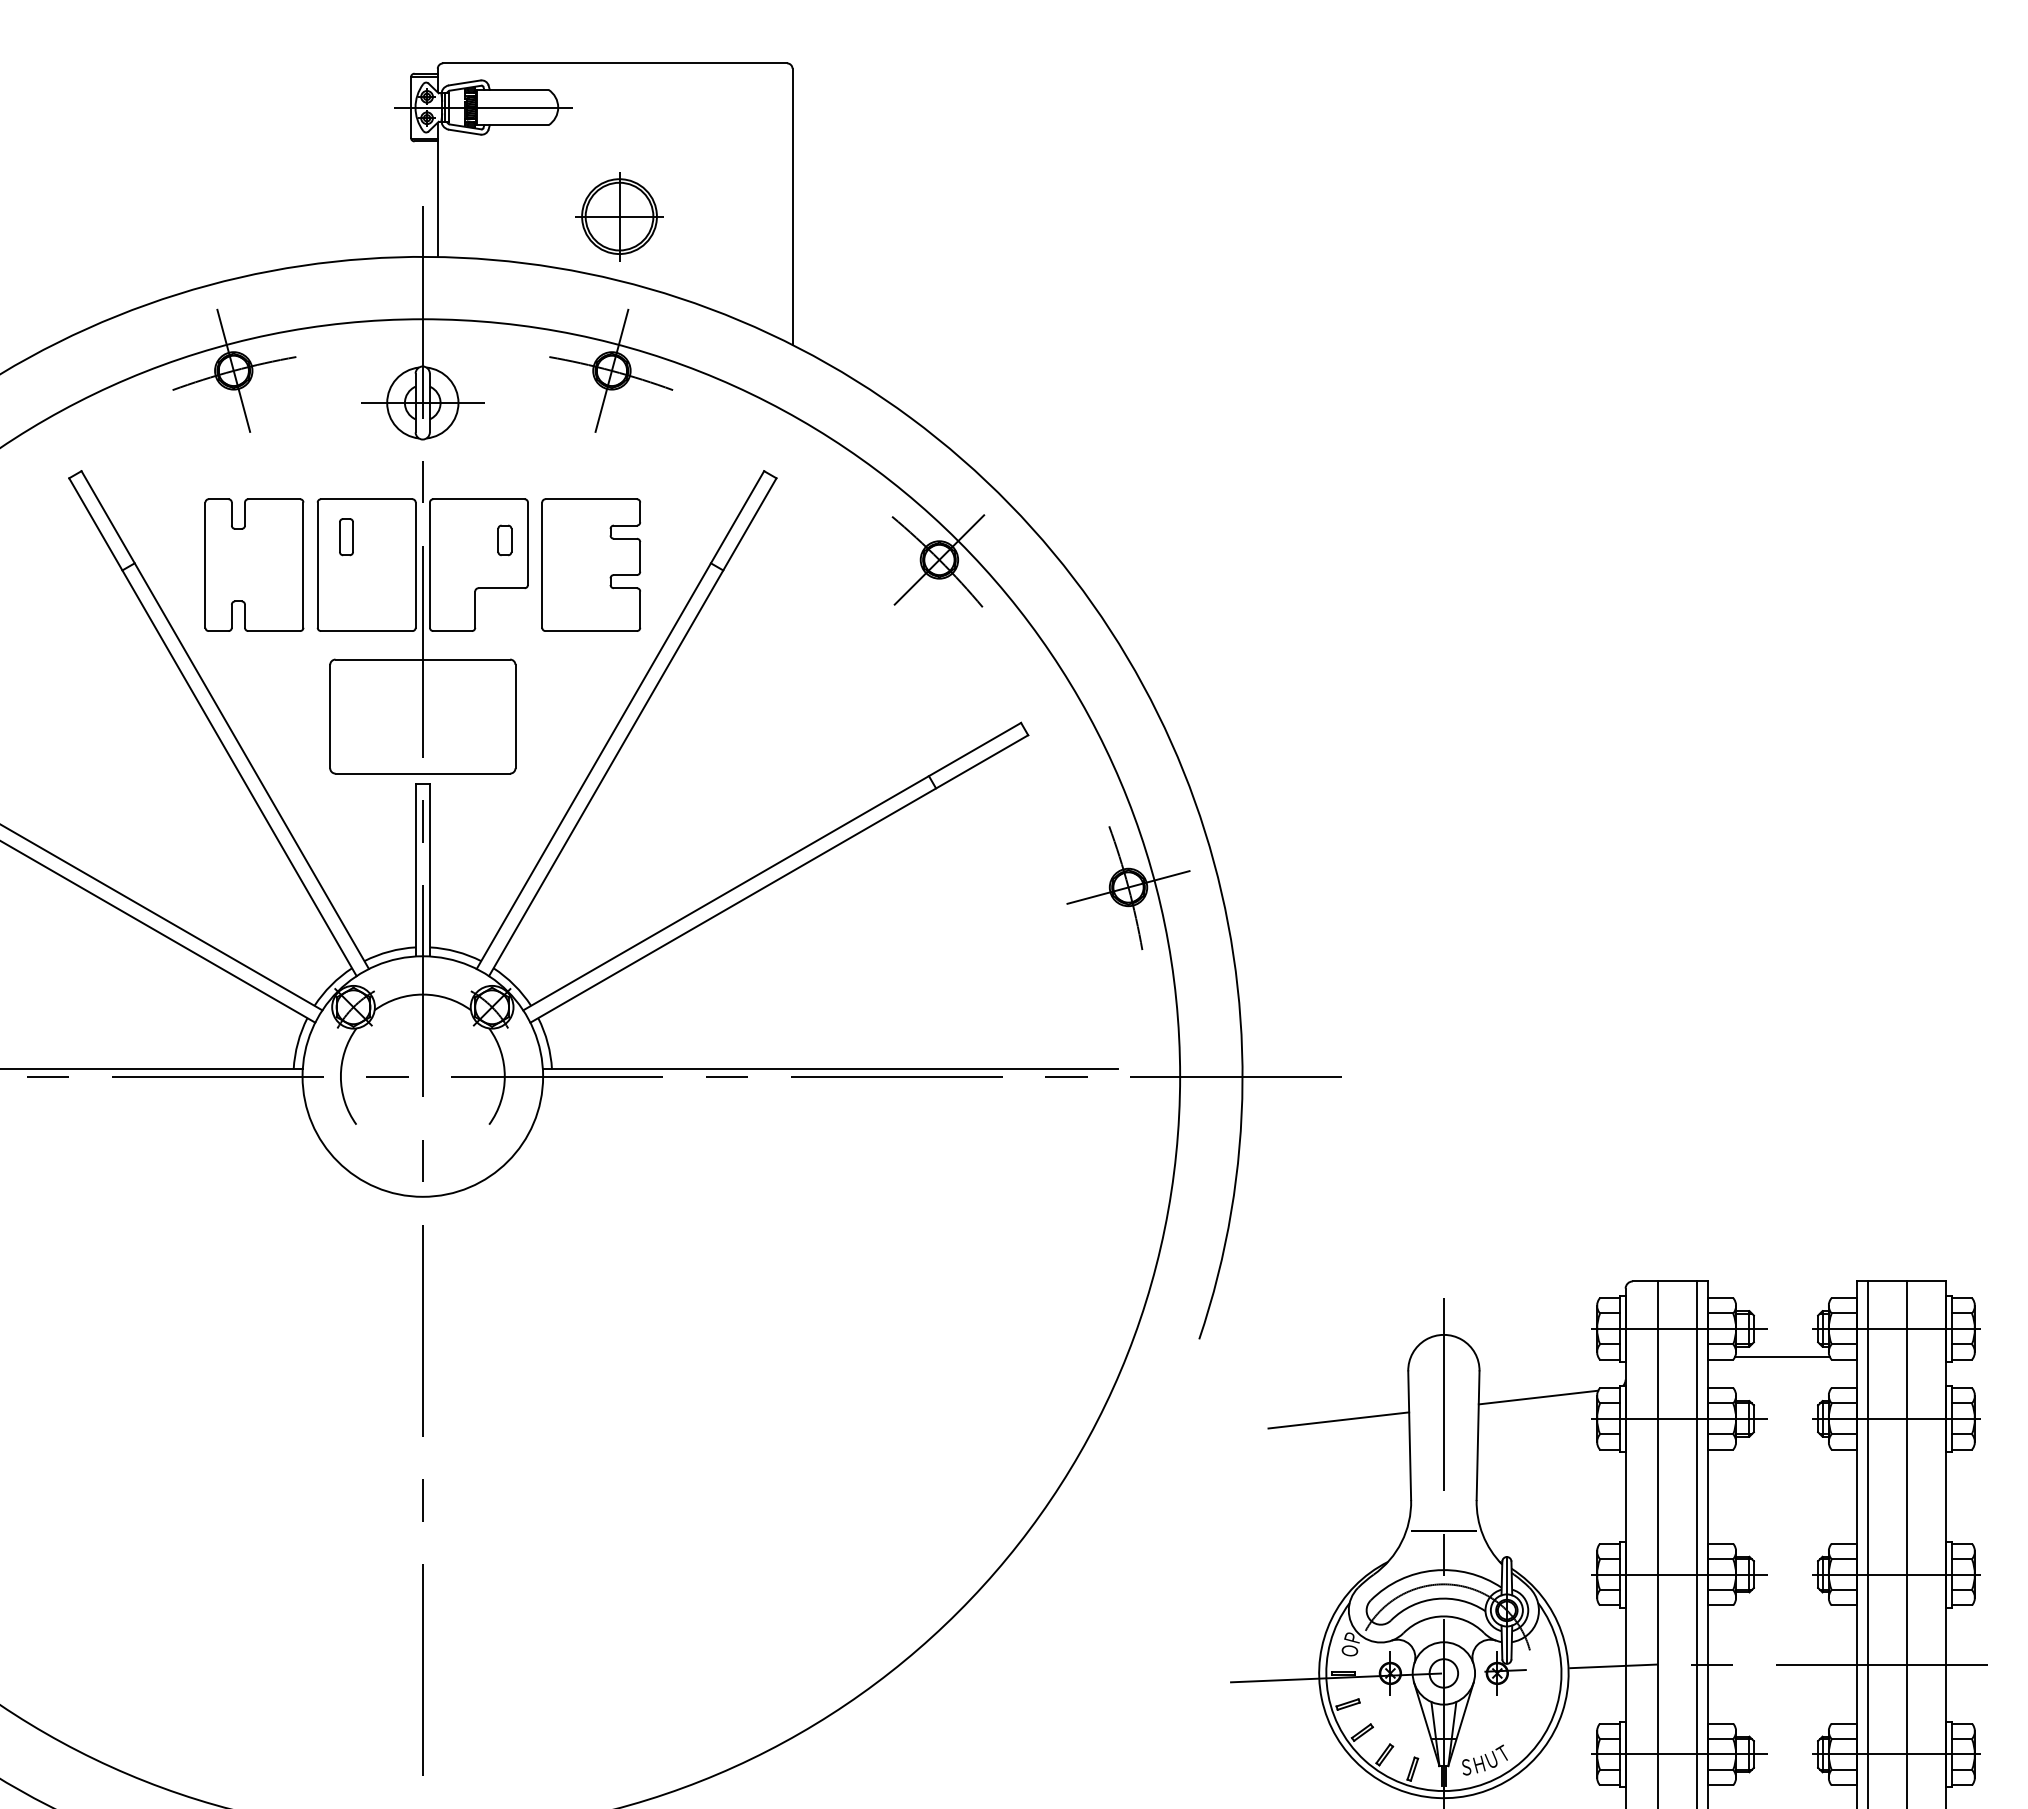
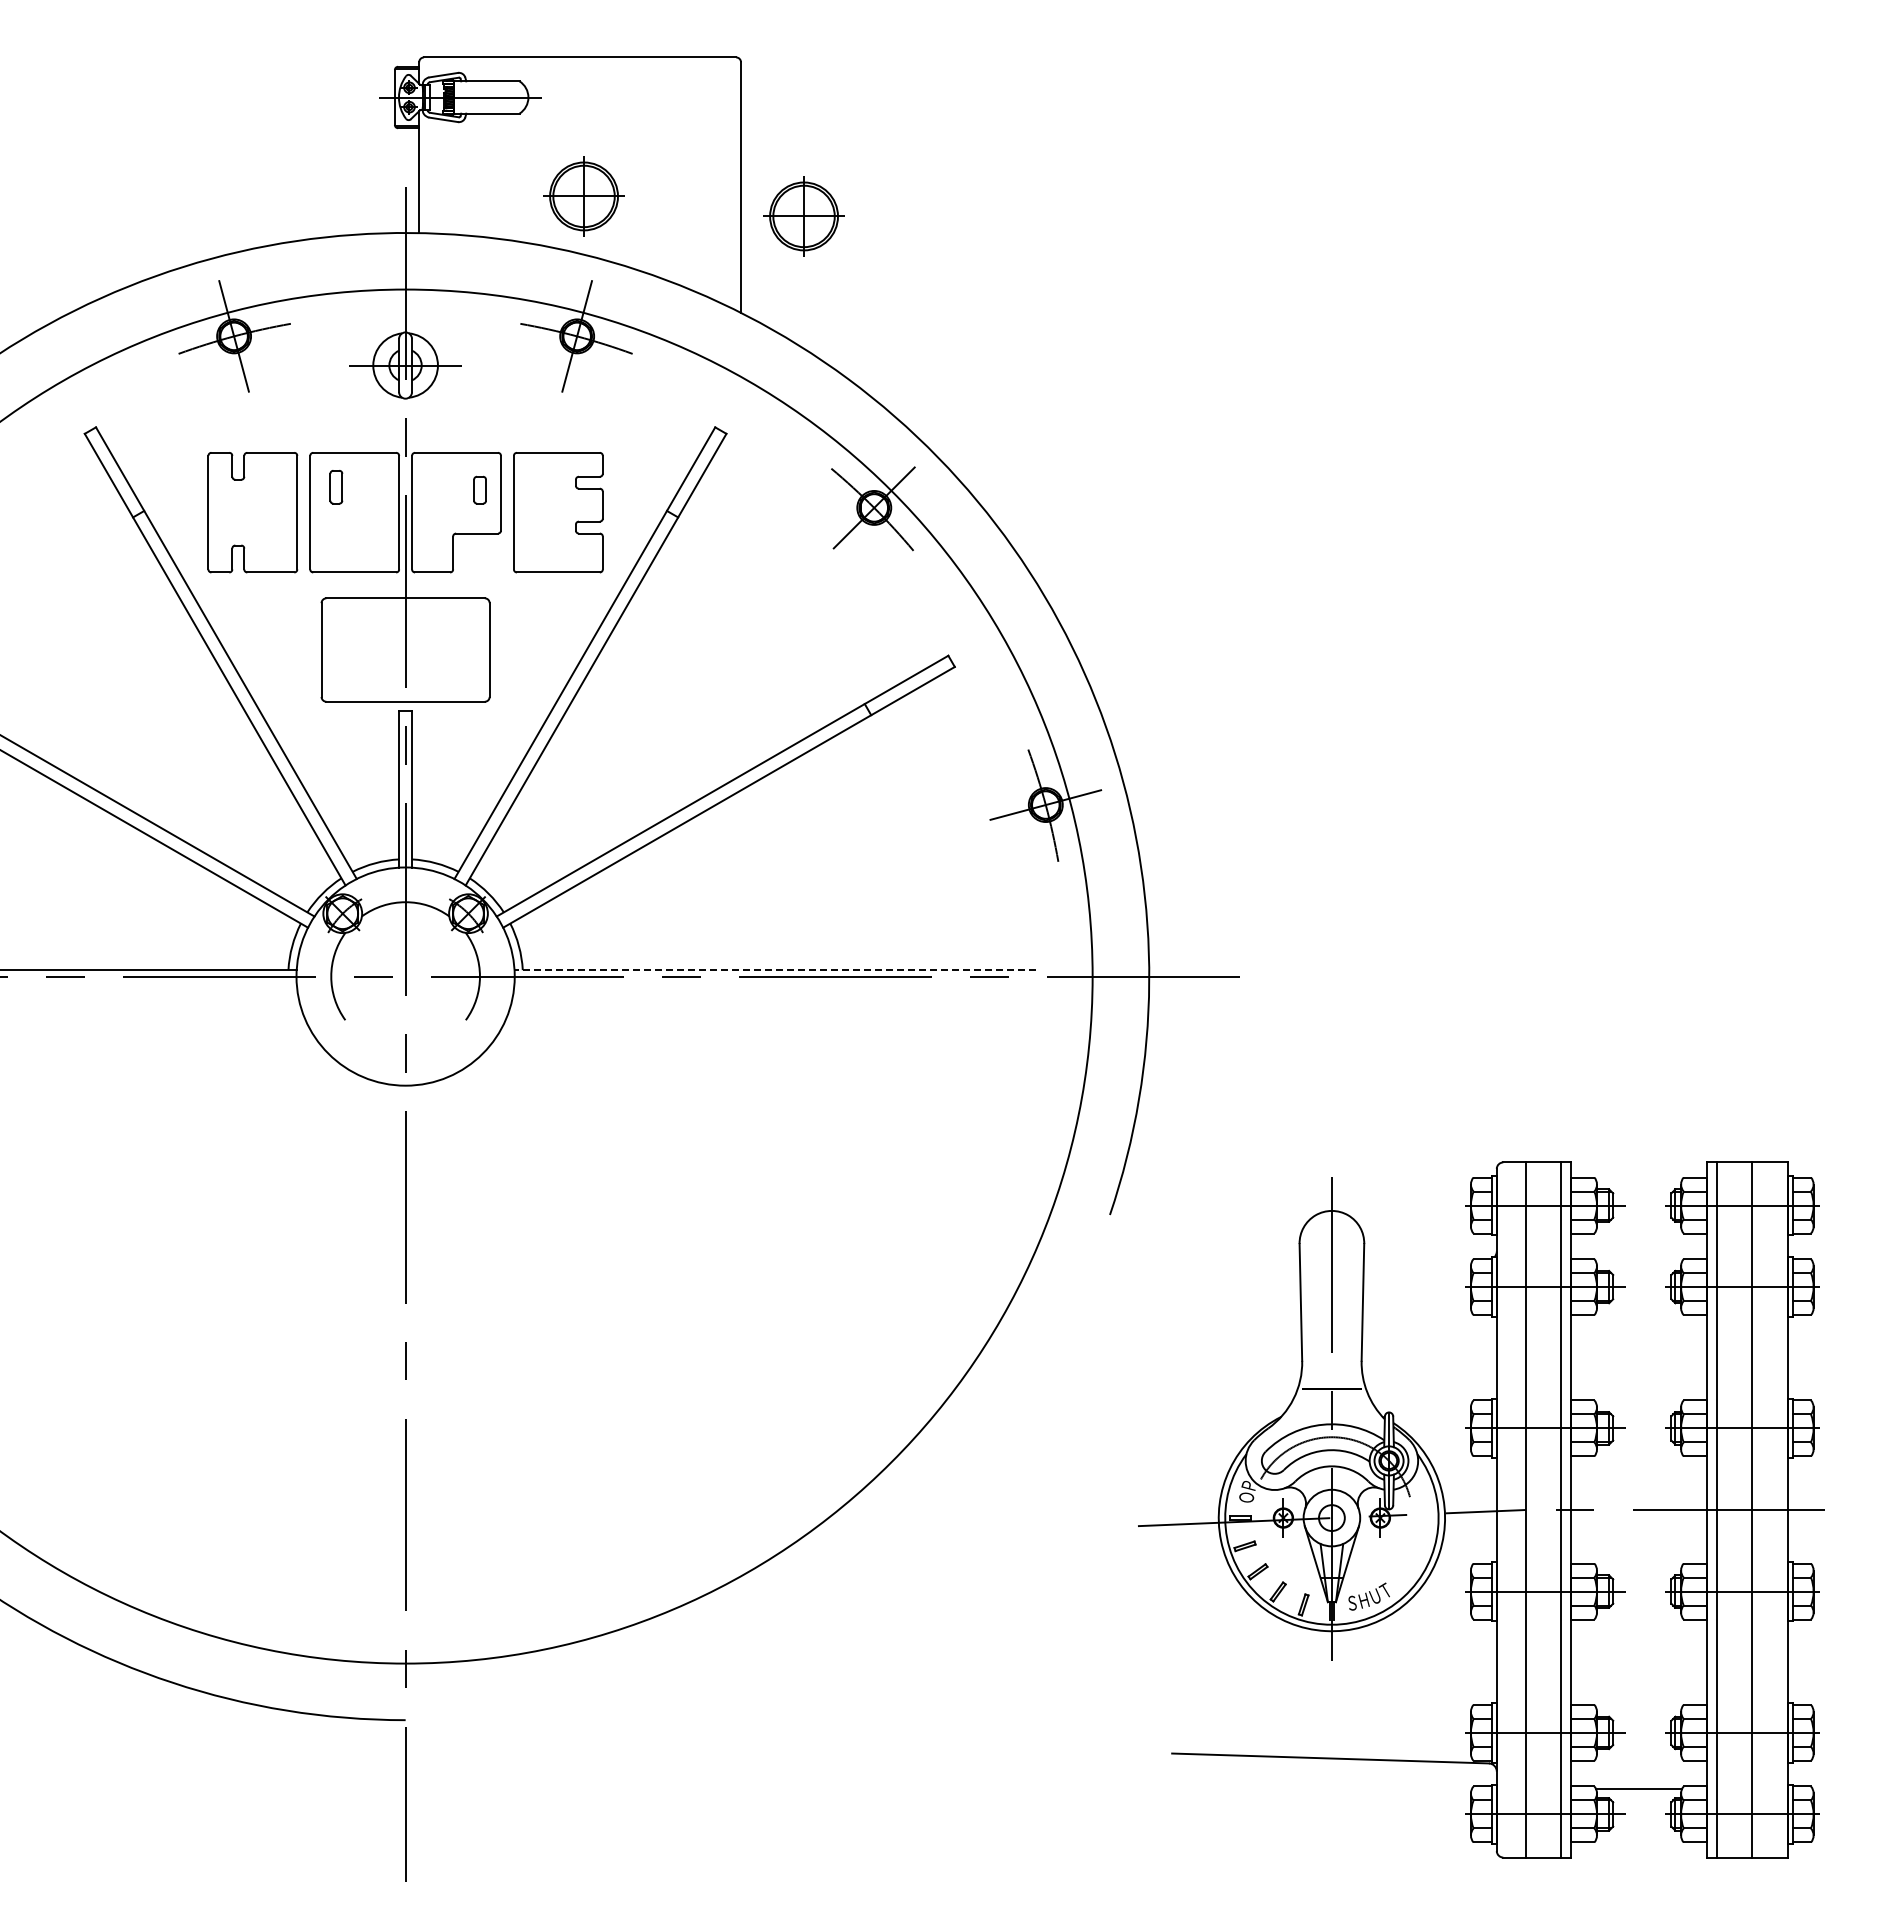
part: (861, 238) -> (803, 216), added
line: (830, 1069) -> (775, 970), solid -> dashed
line: (1781, 1357) -> (1638, 1231), removed
line: (1538, 1397) -> (1417, 1267), removed
line: (1338, 1420) -> (1236, 1288), removed

